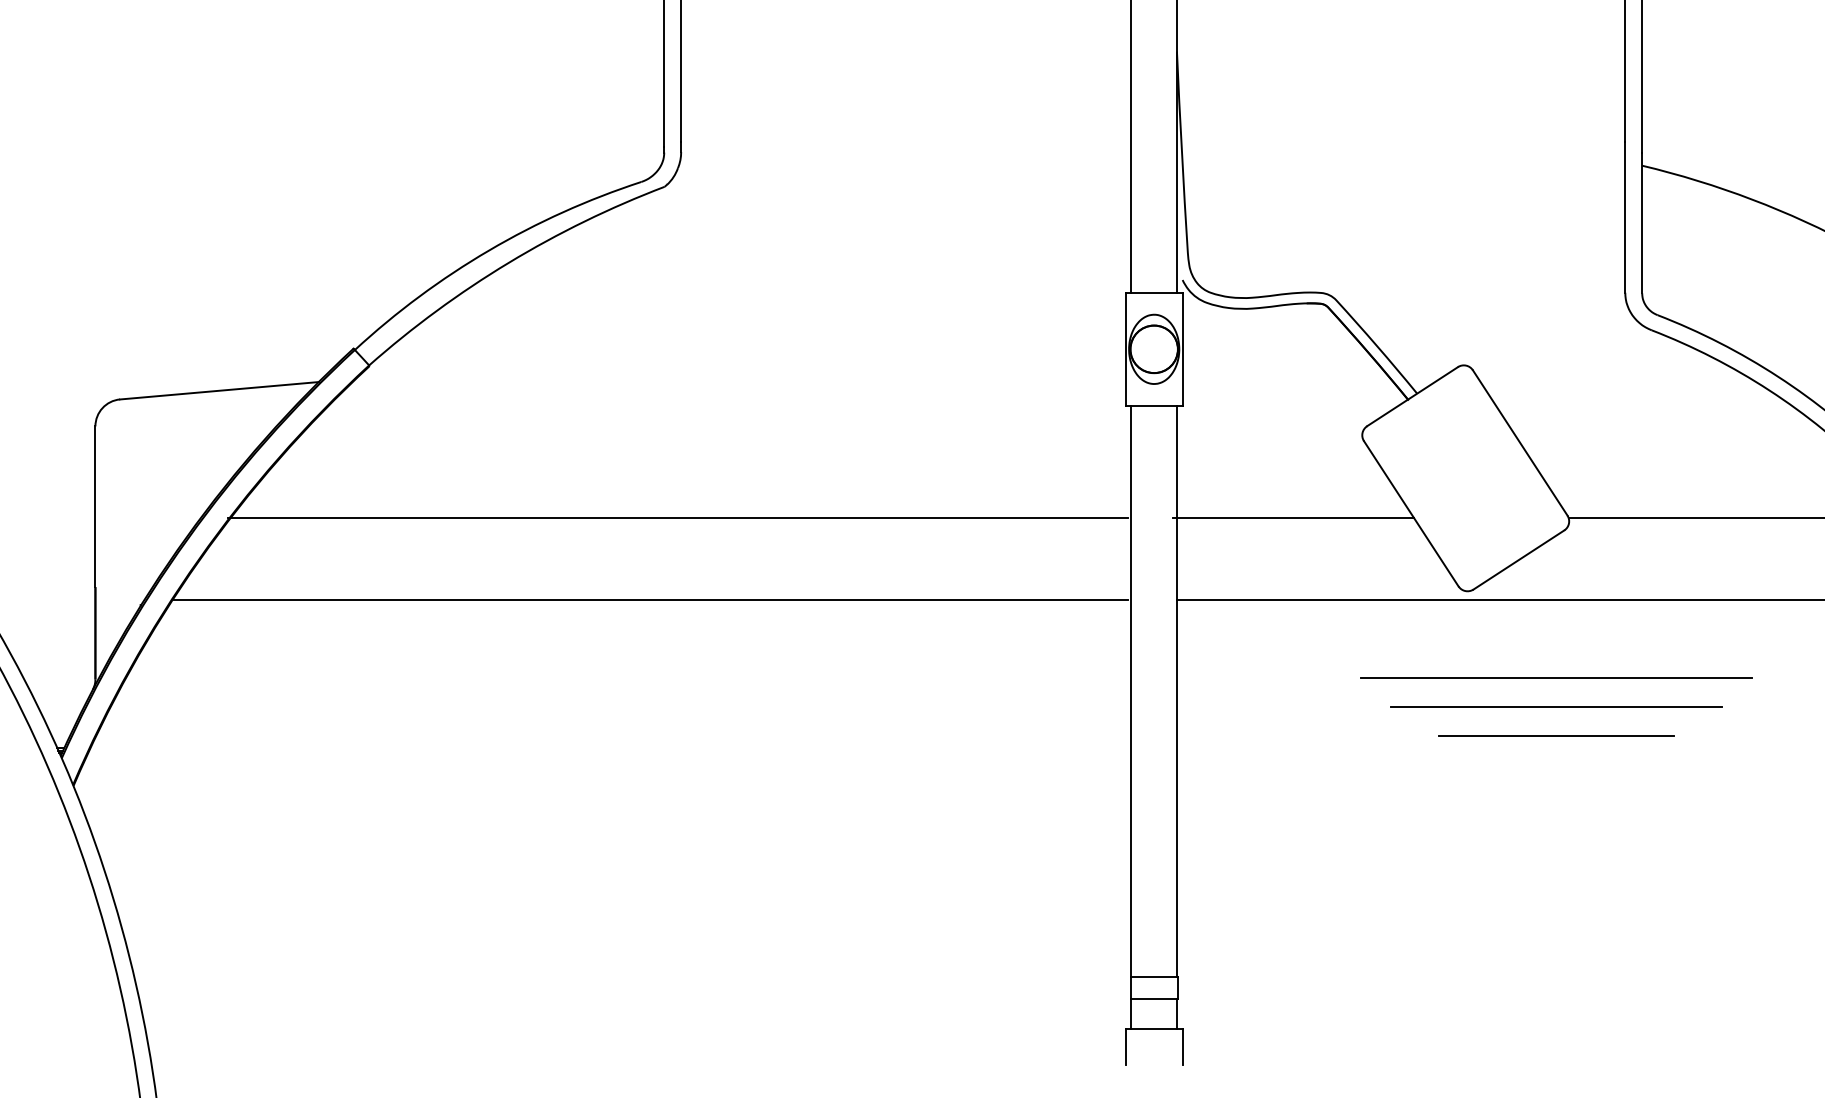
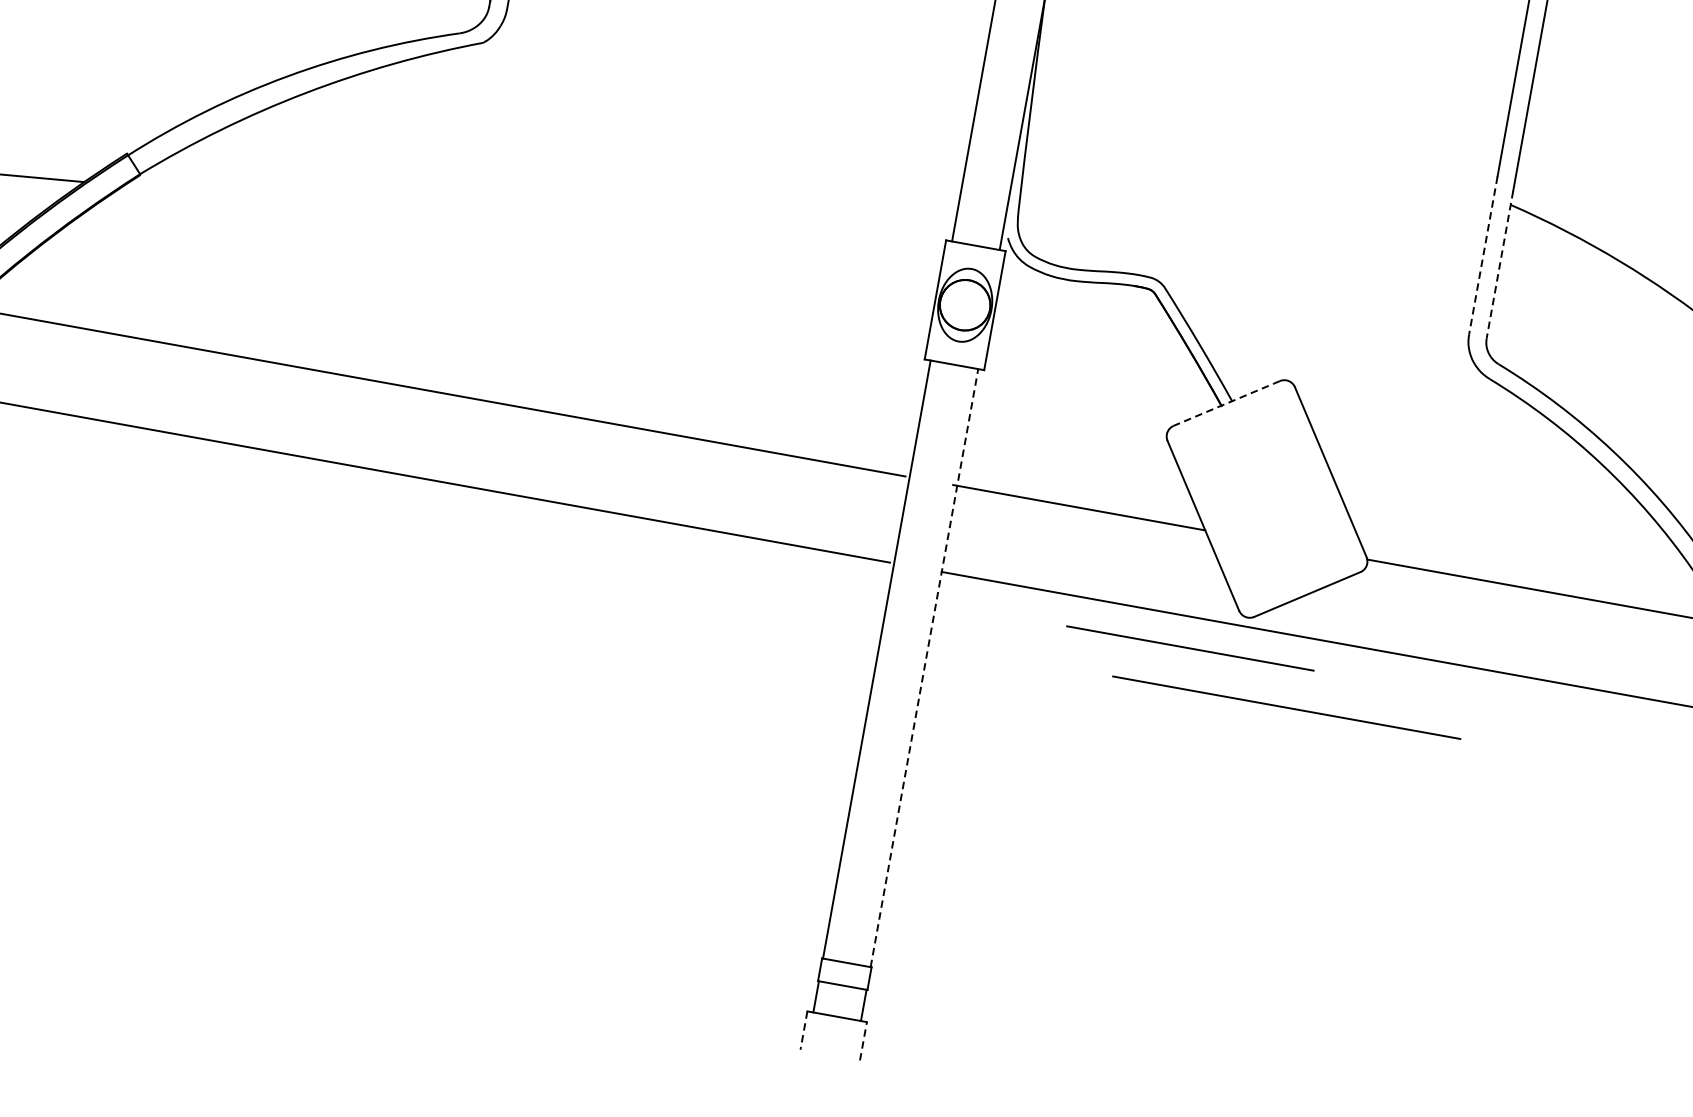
line: (1625, 217) -> (1483, 255), solid -> dashed
line: (1642, 223) -> (1500, 265), solid -> dashed
line: (1412, 396) -> (1226, 403), solid -> dashed
line: (1556, 677) -> (1324, 724), removed
line: (1176, 691) -> (924, 667), solid -> dashed
line: (1556, 706) -> (1286, 707), moved
line: (1556, 735) -> (1190, 647), moved
line: (1182, 1046) -> (863, 1040), solid -> dashed
line: (1125, 1047) -> (803, 1030), solid -> dashed

